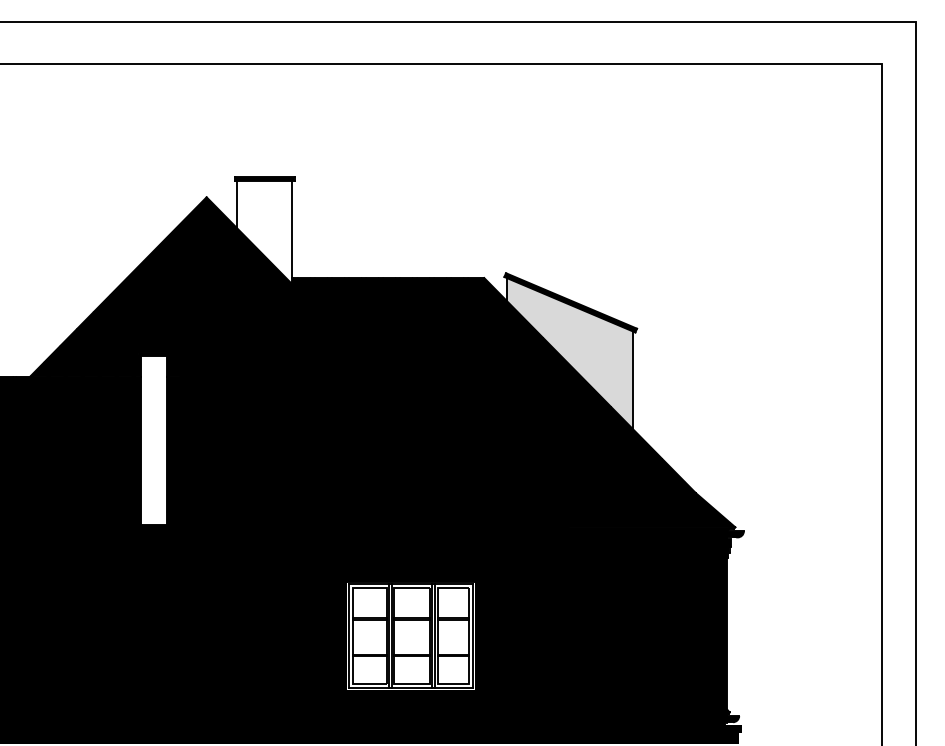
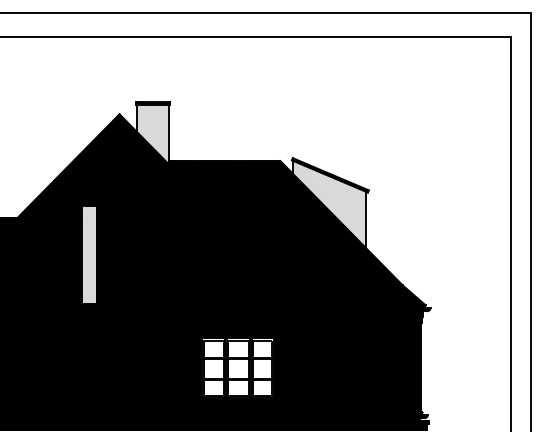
fill: (263, 232) -> (152, 134), added
fill: (153, 439) -> (88, 254), added

